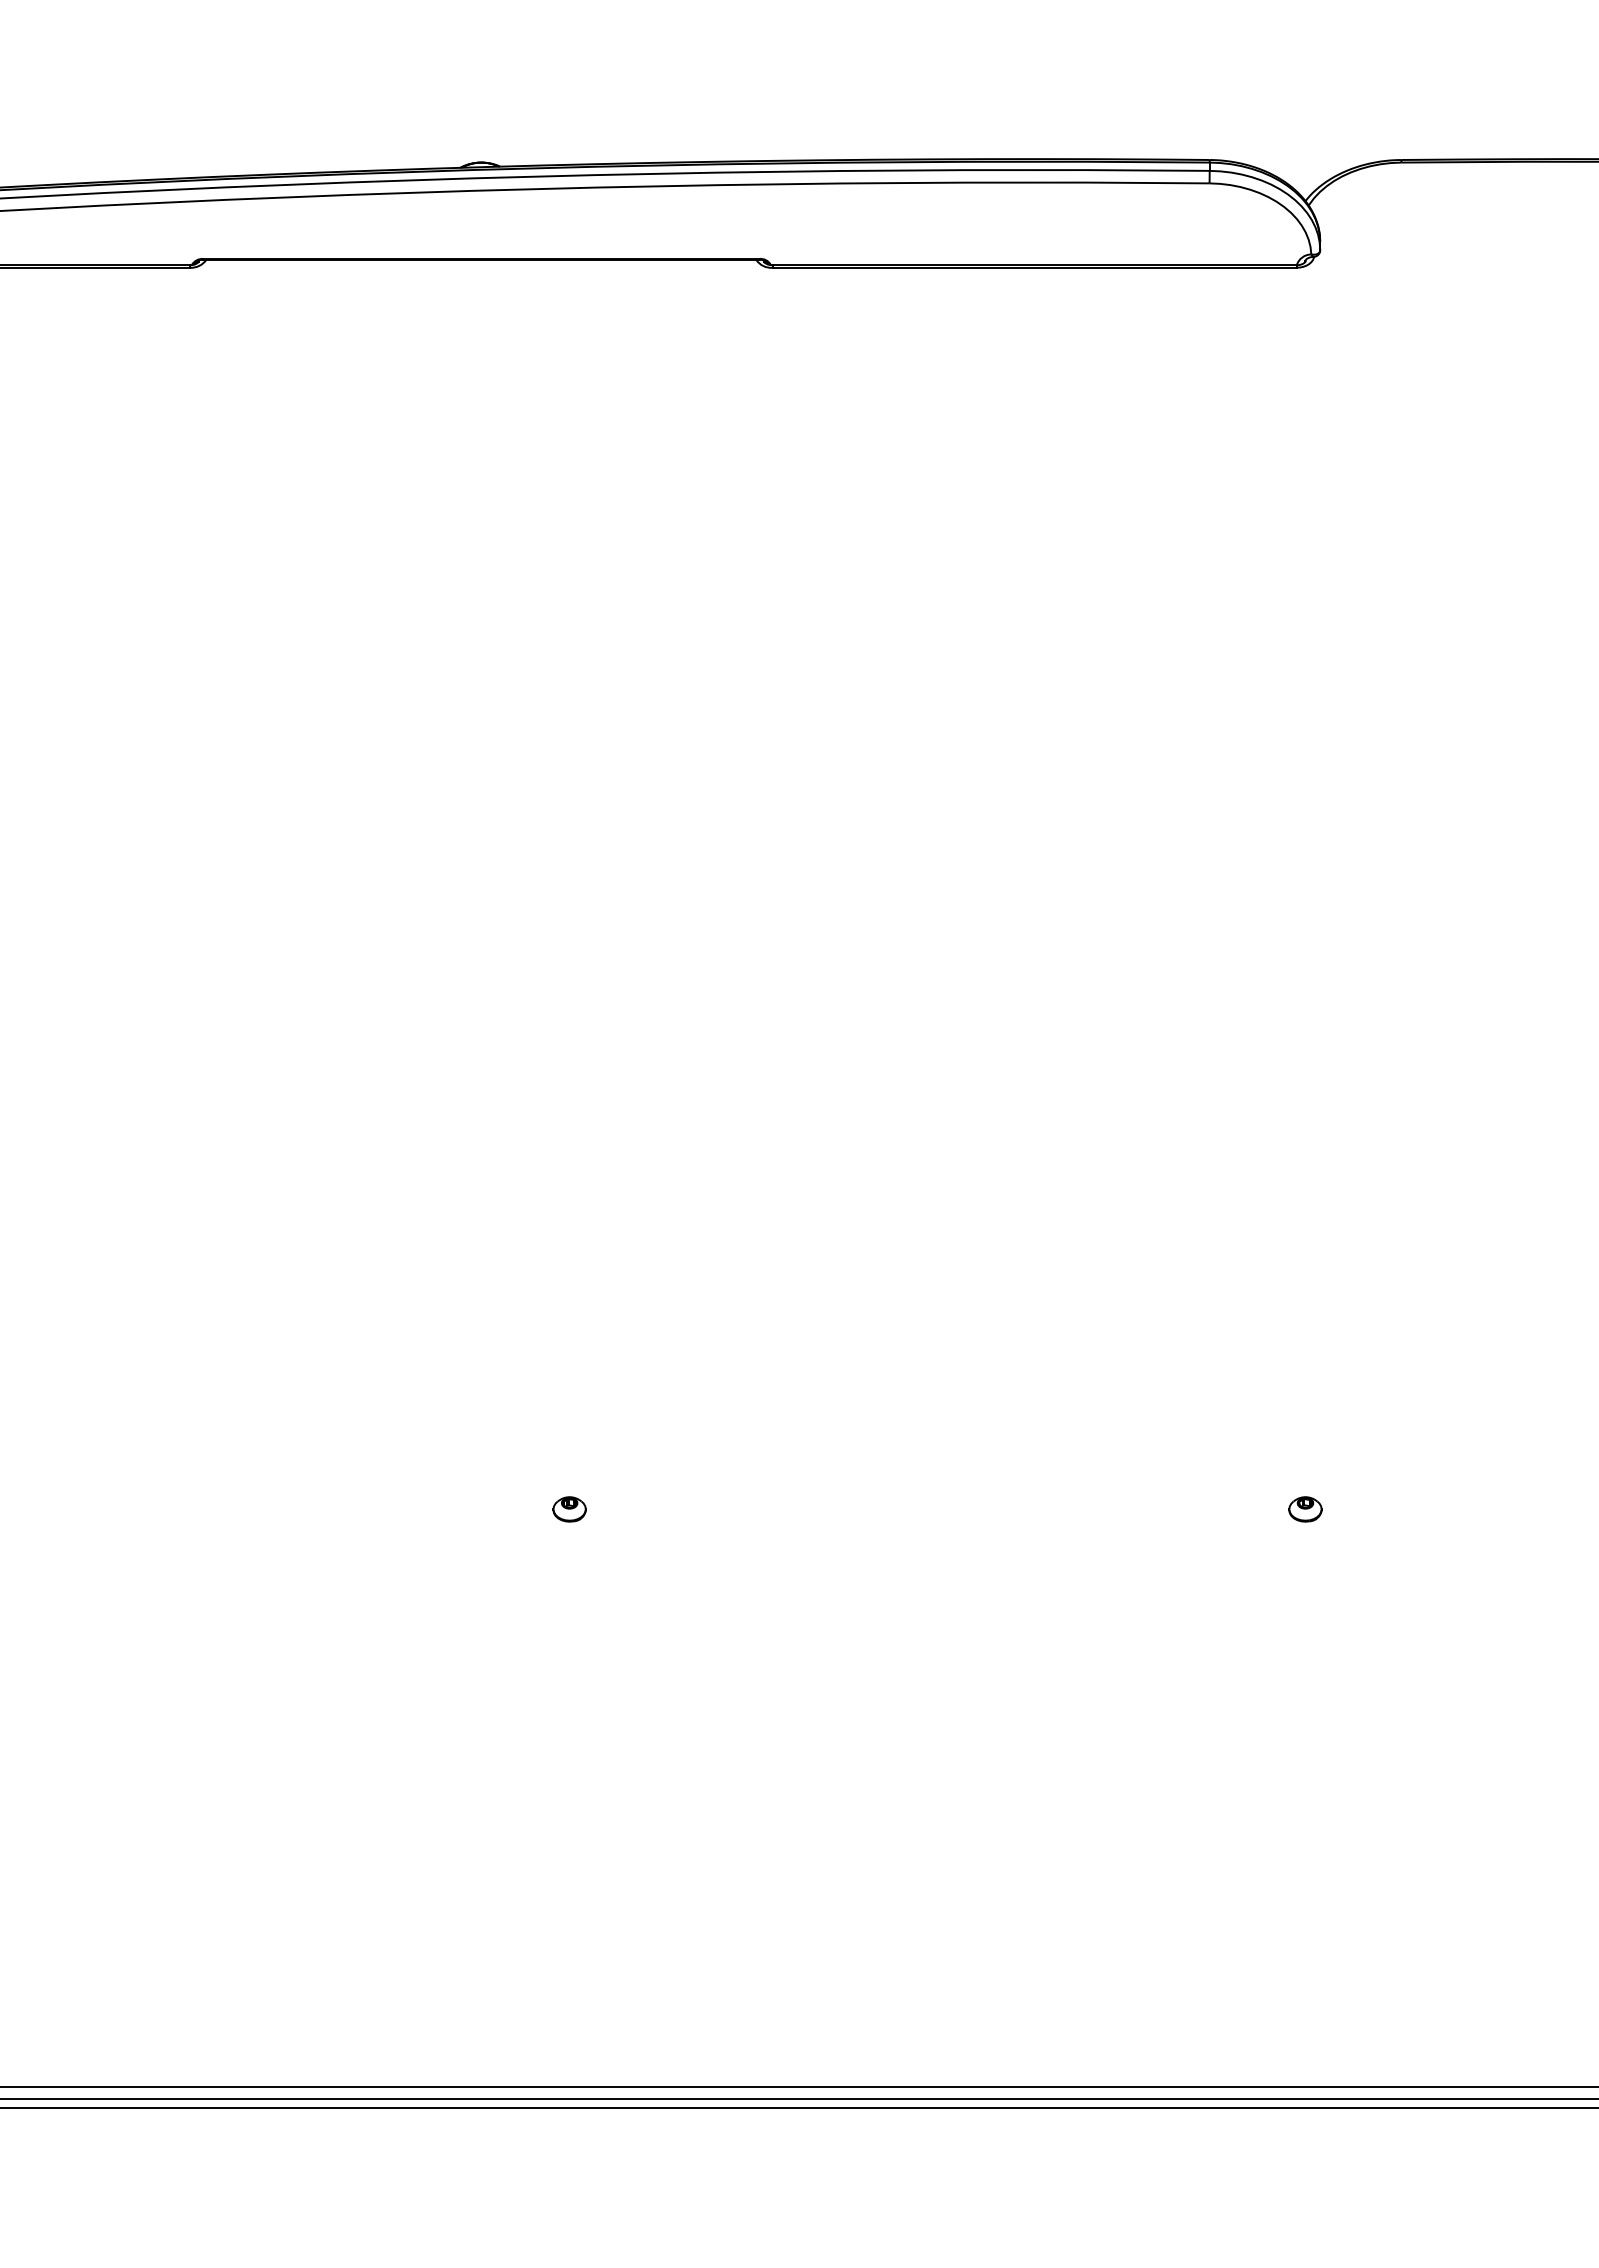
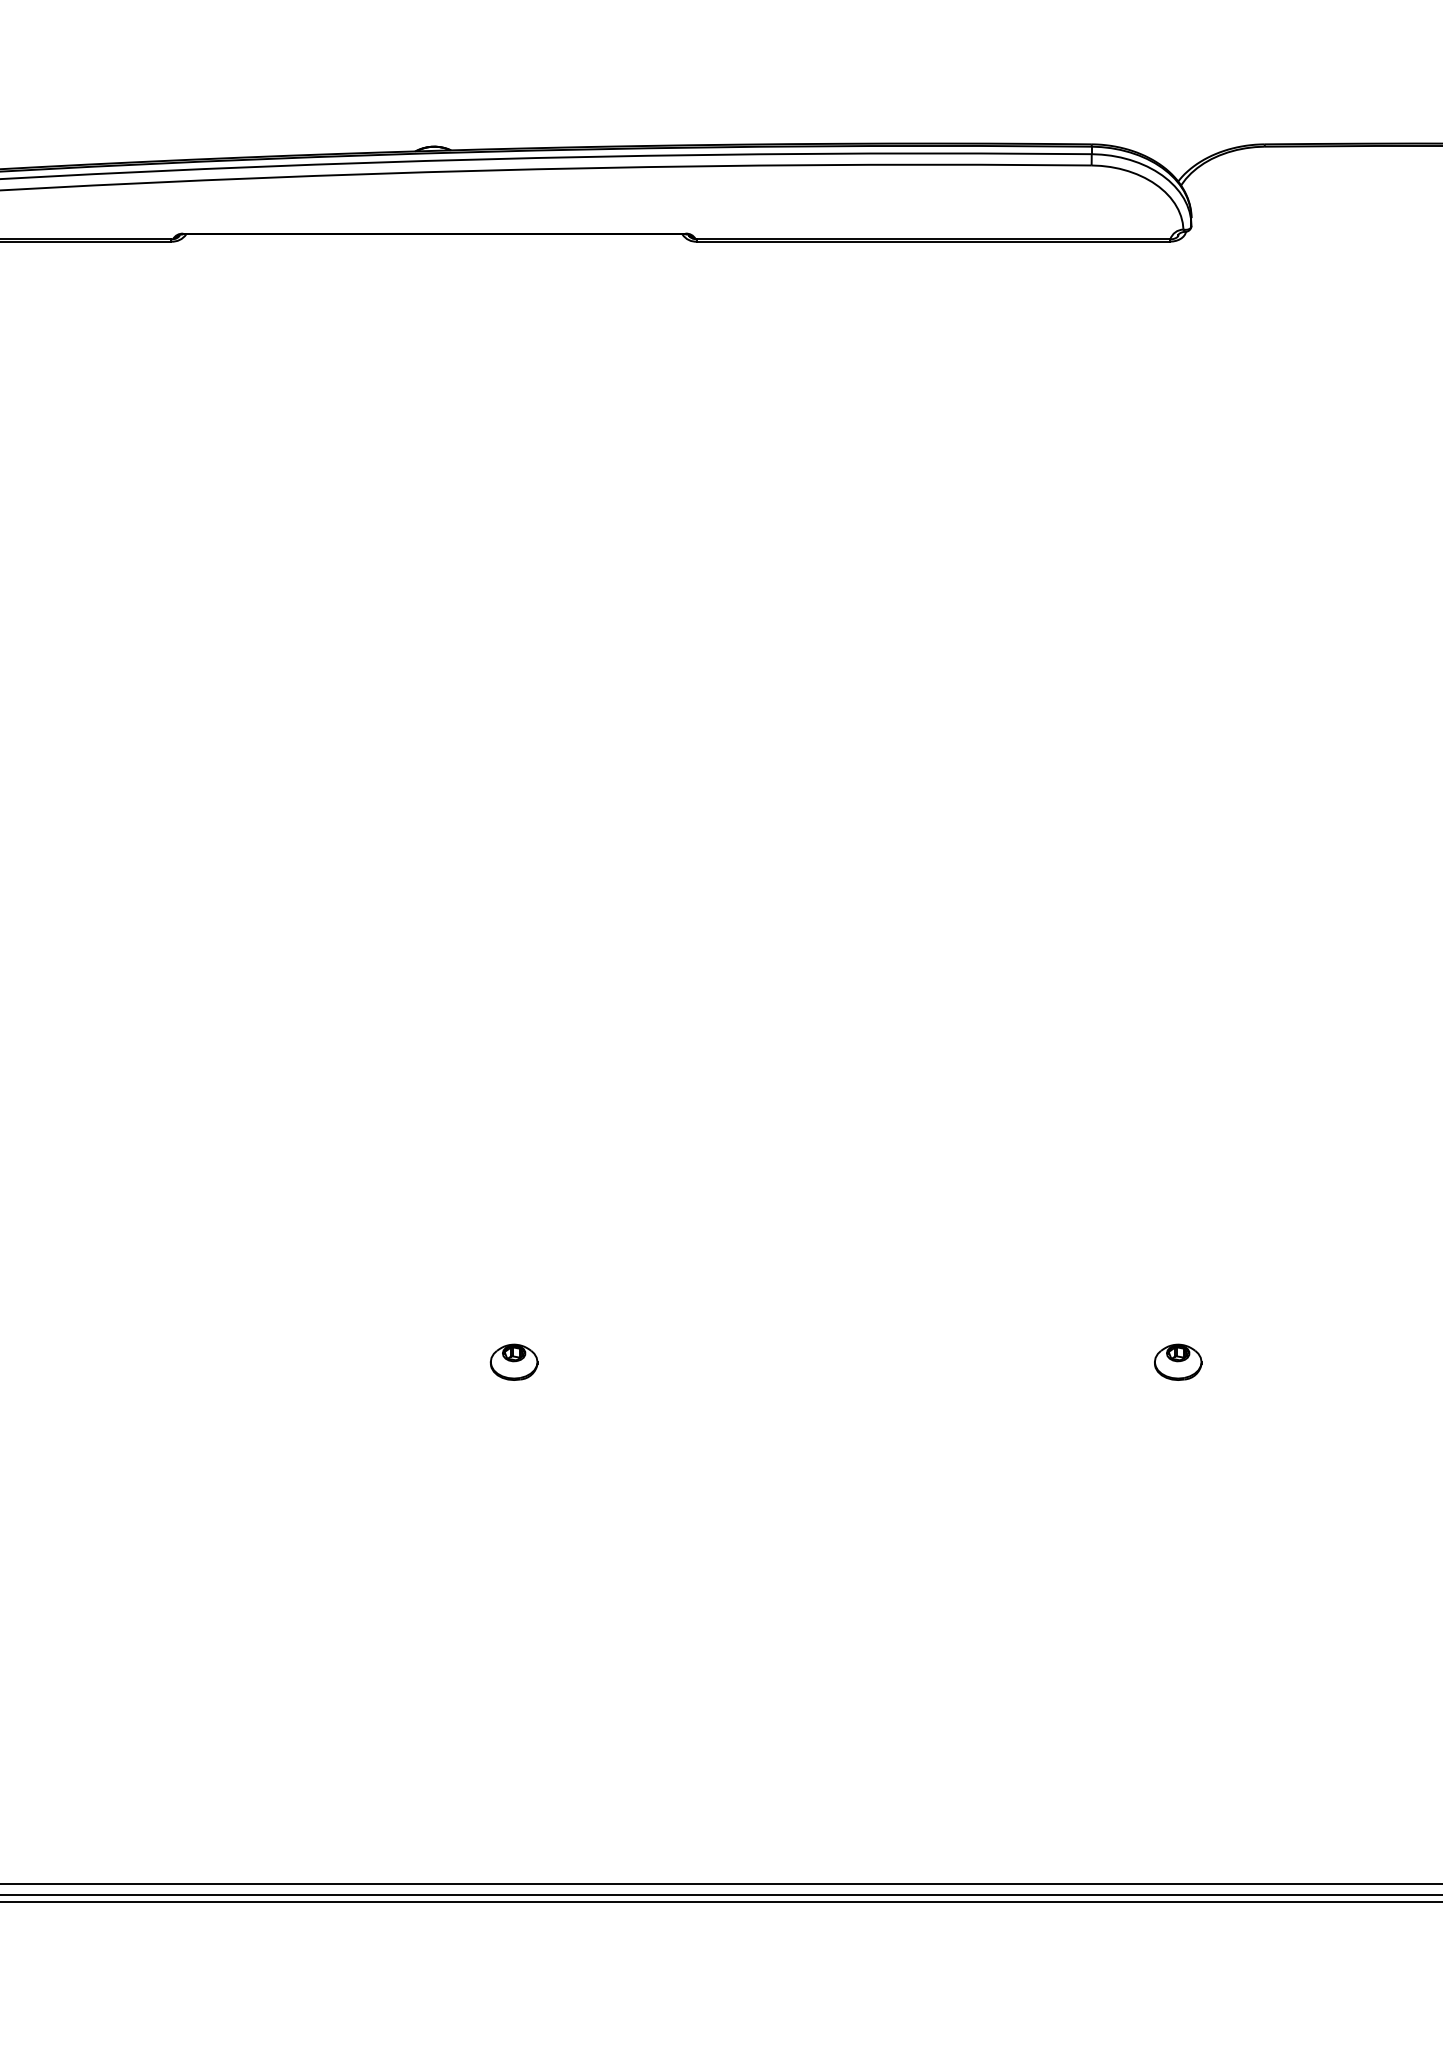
part: (569, 1509) -> (513, 1362), size x1.6
part: (1305, 1509) -> (1178, 1362), size x1.6

